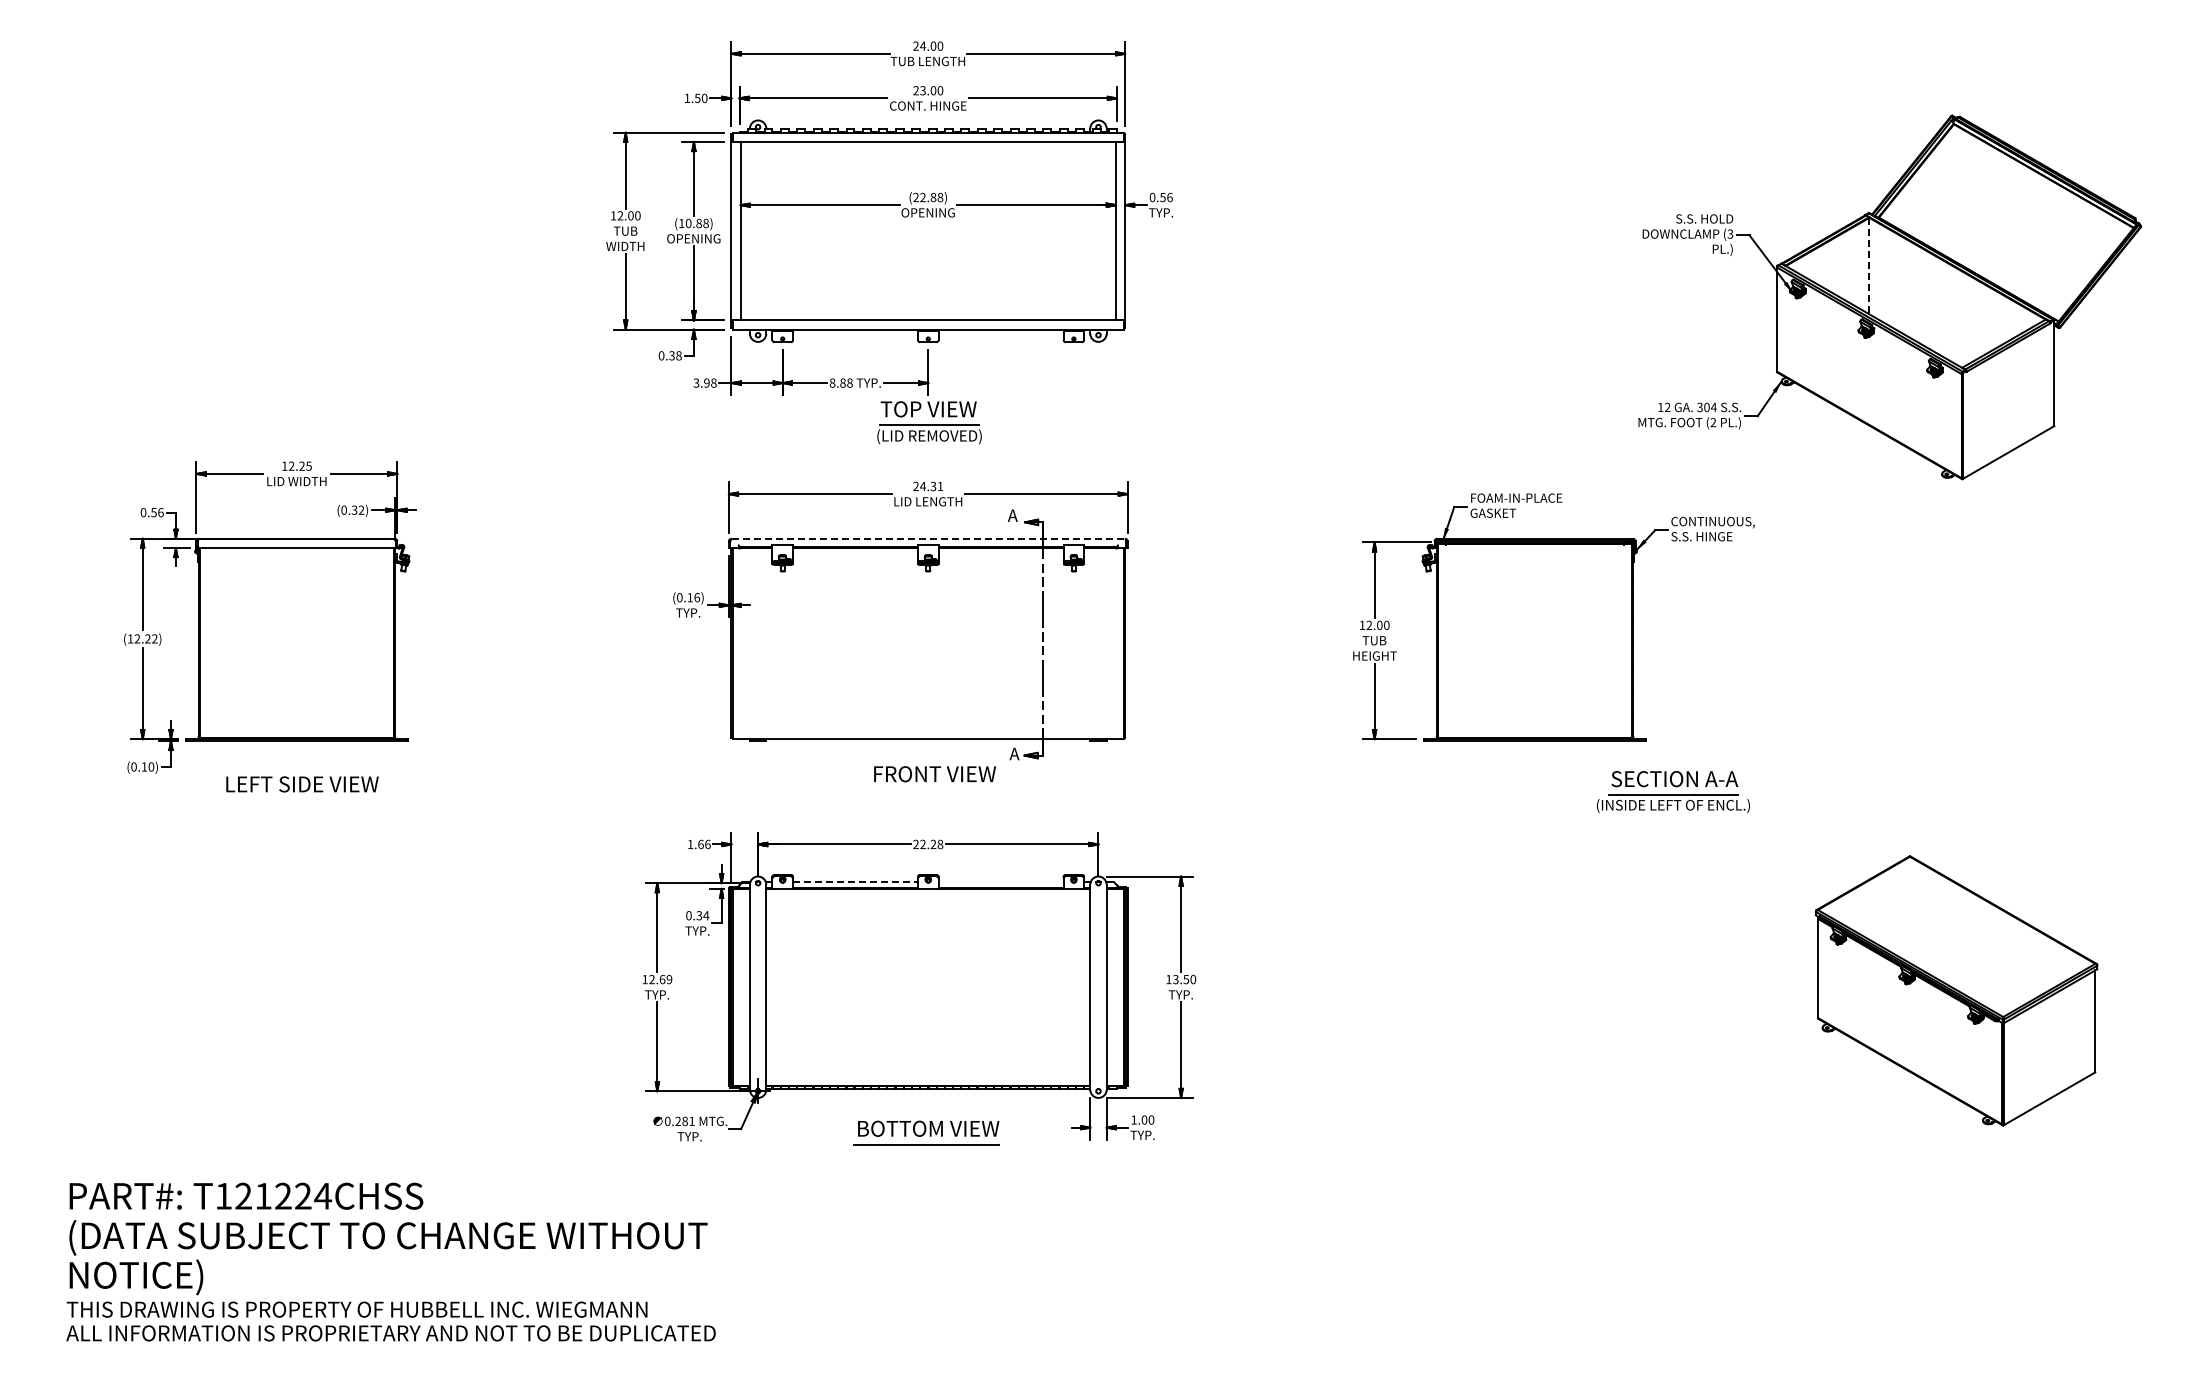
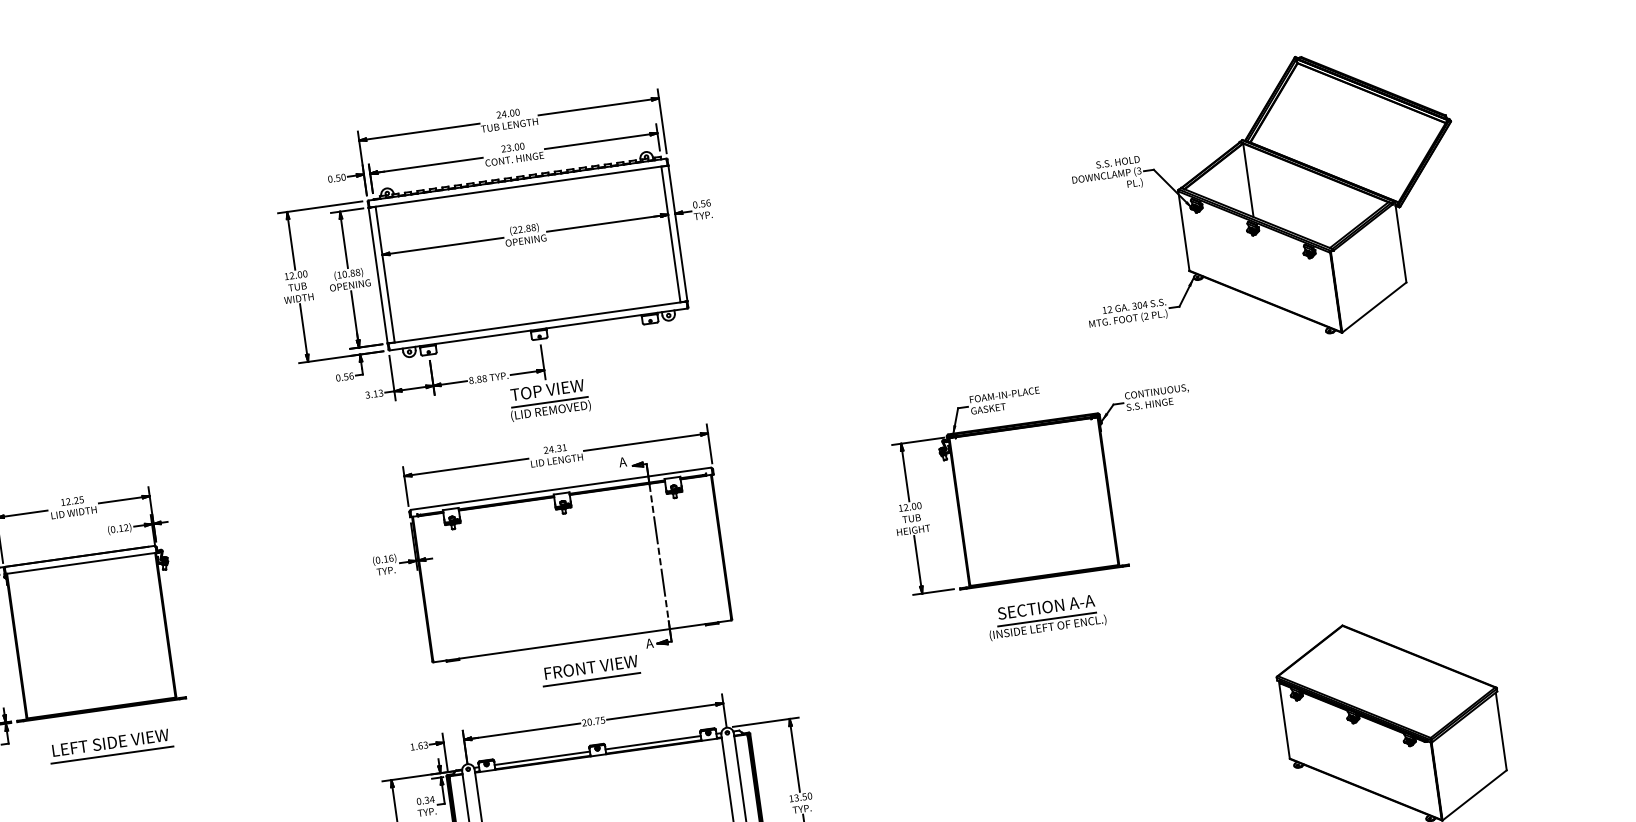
text: (687, 98) -> (330, 179), 1.50 -> 0.50
line: (1869, 266) -> (1248, 180), dashed -> solid
text: (675, 355) -> (348, 376), 0.38 -> 0.56
text: (710, 382) -> (378, 393), 3.98 -> 3.13
text: (354, 509) -> (120, 527), (0.32) -> (0.12)
line: (928, 538) -> (561, 488), dashed -> solid
line: (933, 790) -> (591, 679), added
part: (1673, 792) -> (1046, 617), moved
line: (302, 800) -> (112, 755), added
text: (707, 844) -> (425, 745), 1.66 -> 1.63
text: (931, 844) -> (596, 721), 22.28 -> 20.75
line: (855, 882) -> (542, 758), dashed -> solid
line: (1000, 882) -> (652, 742), added

